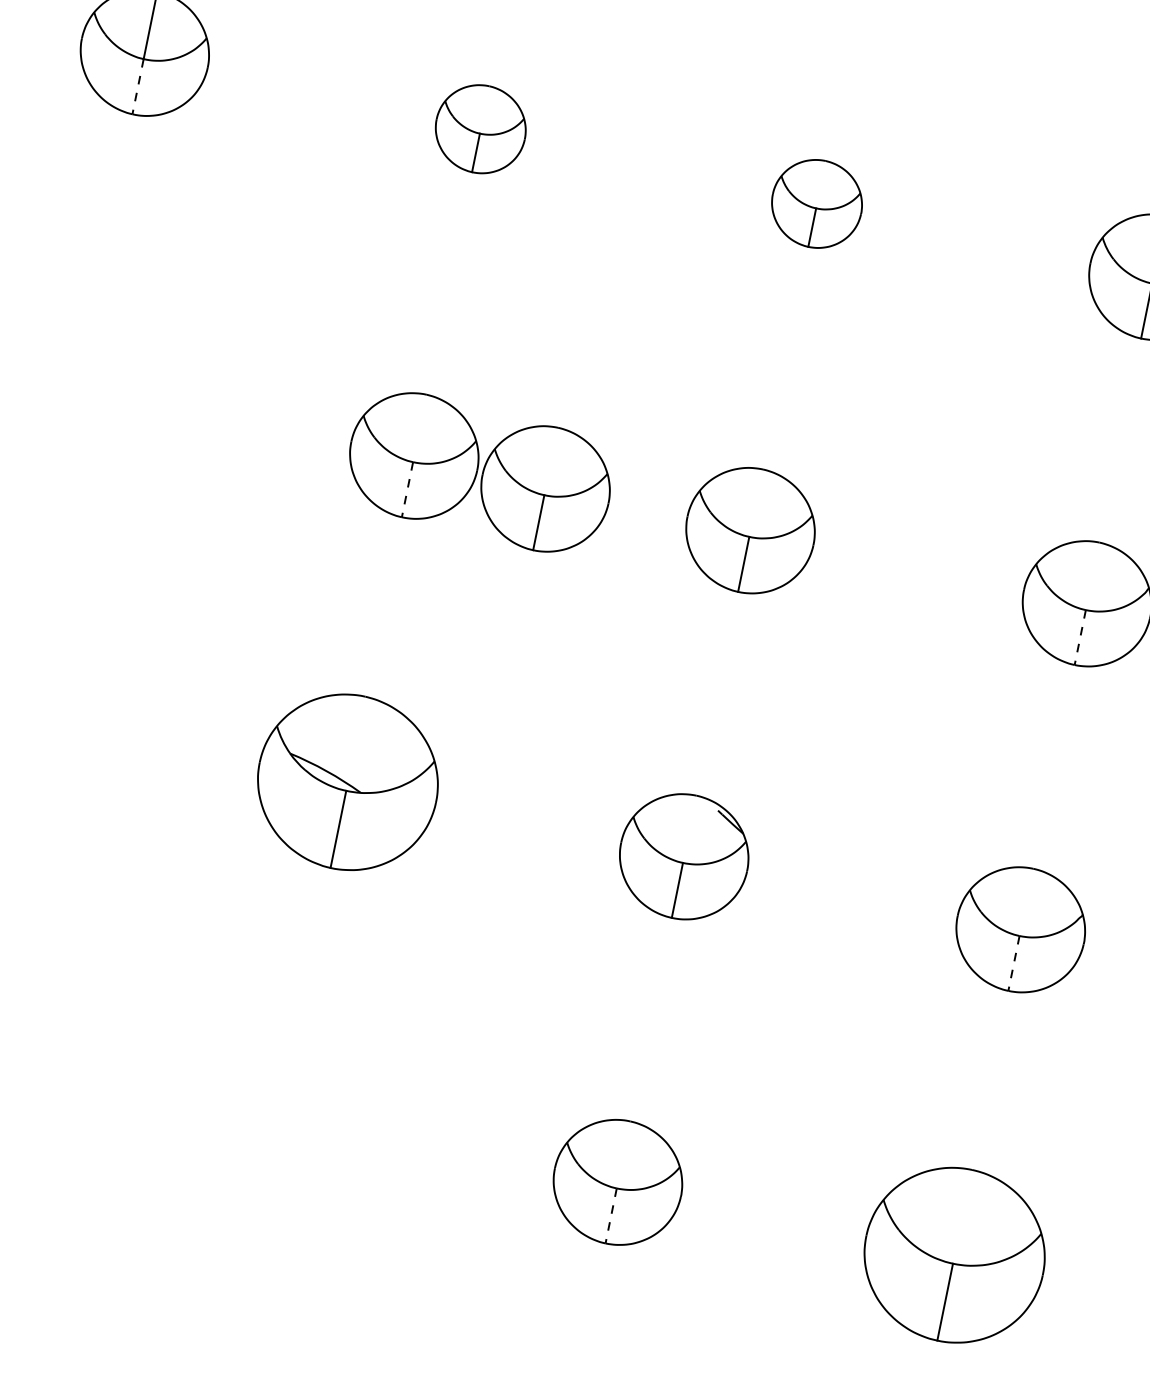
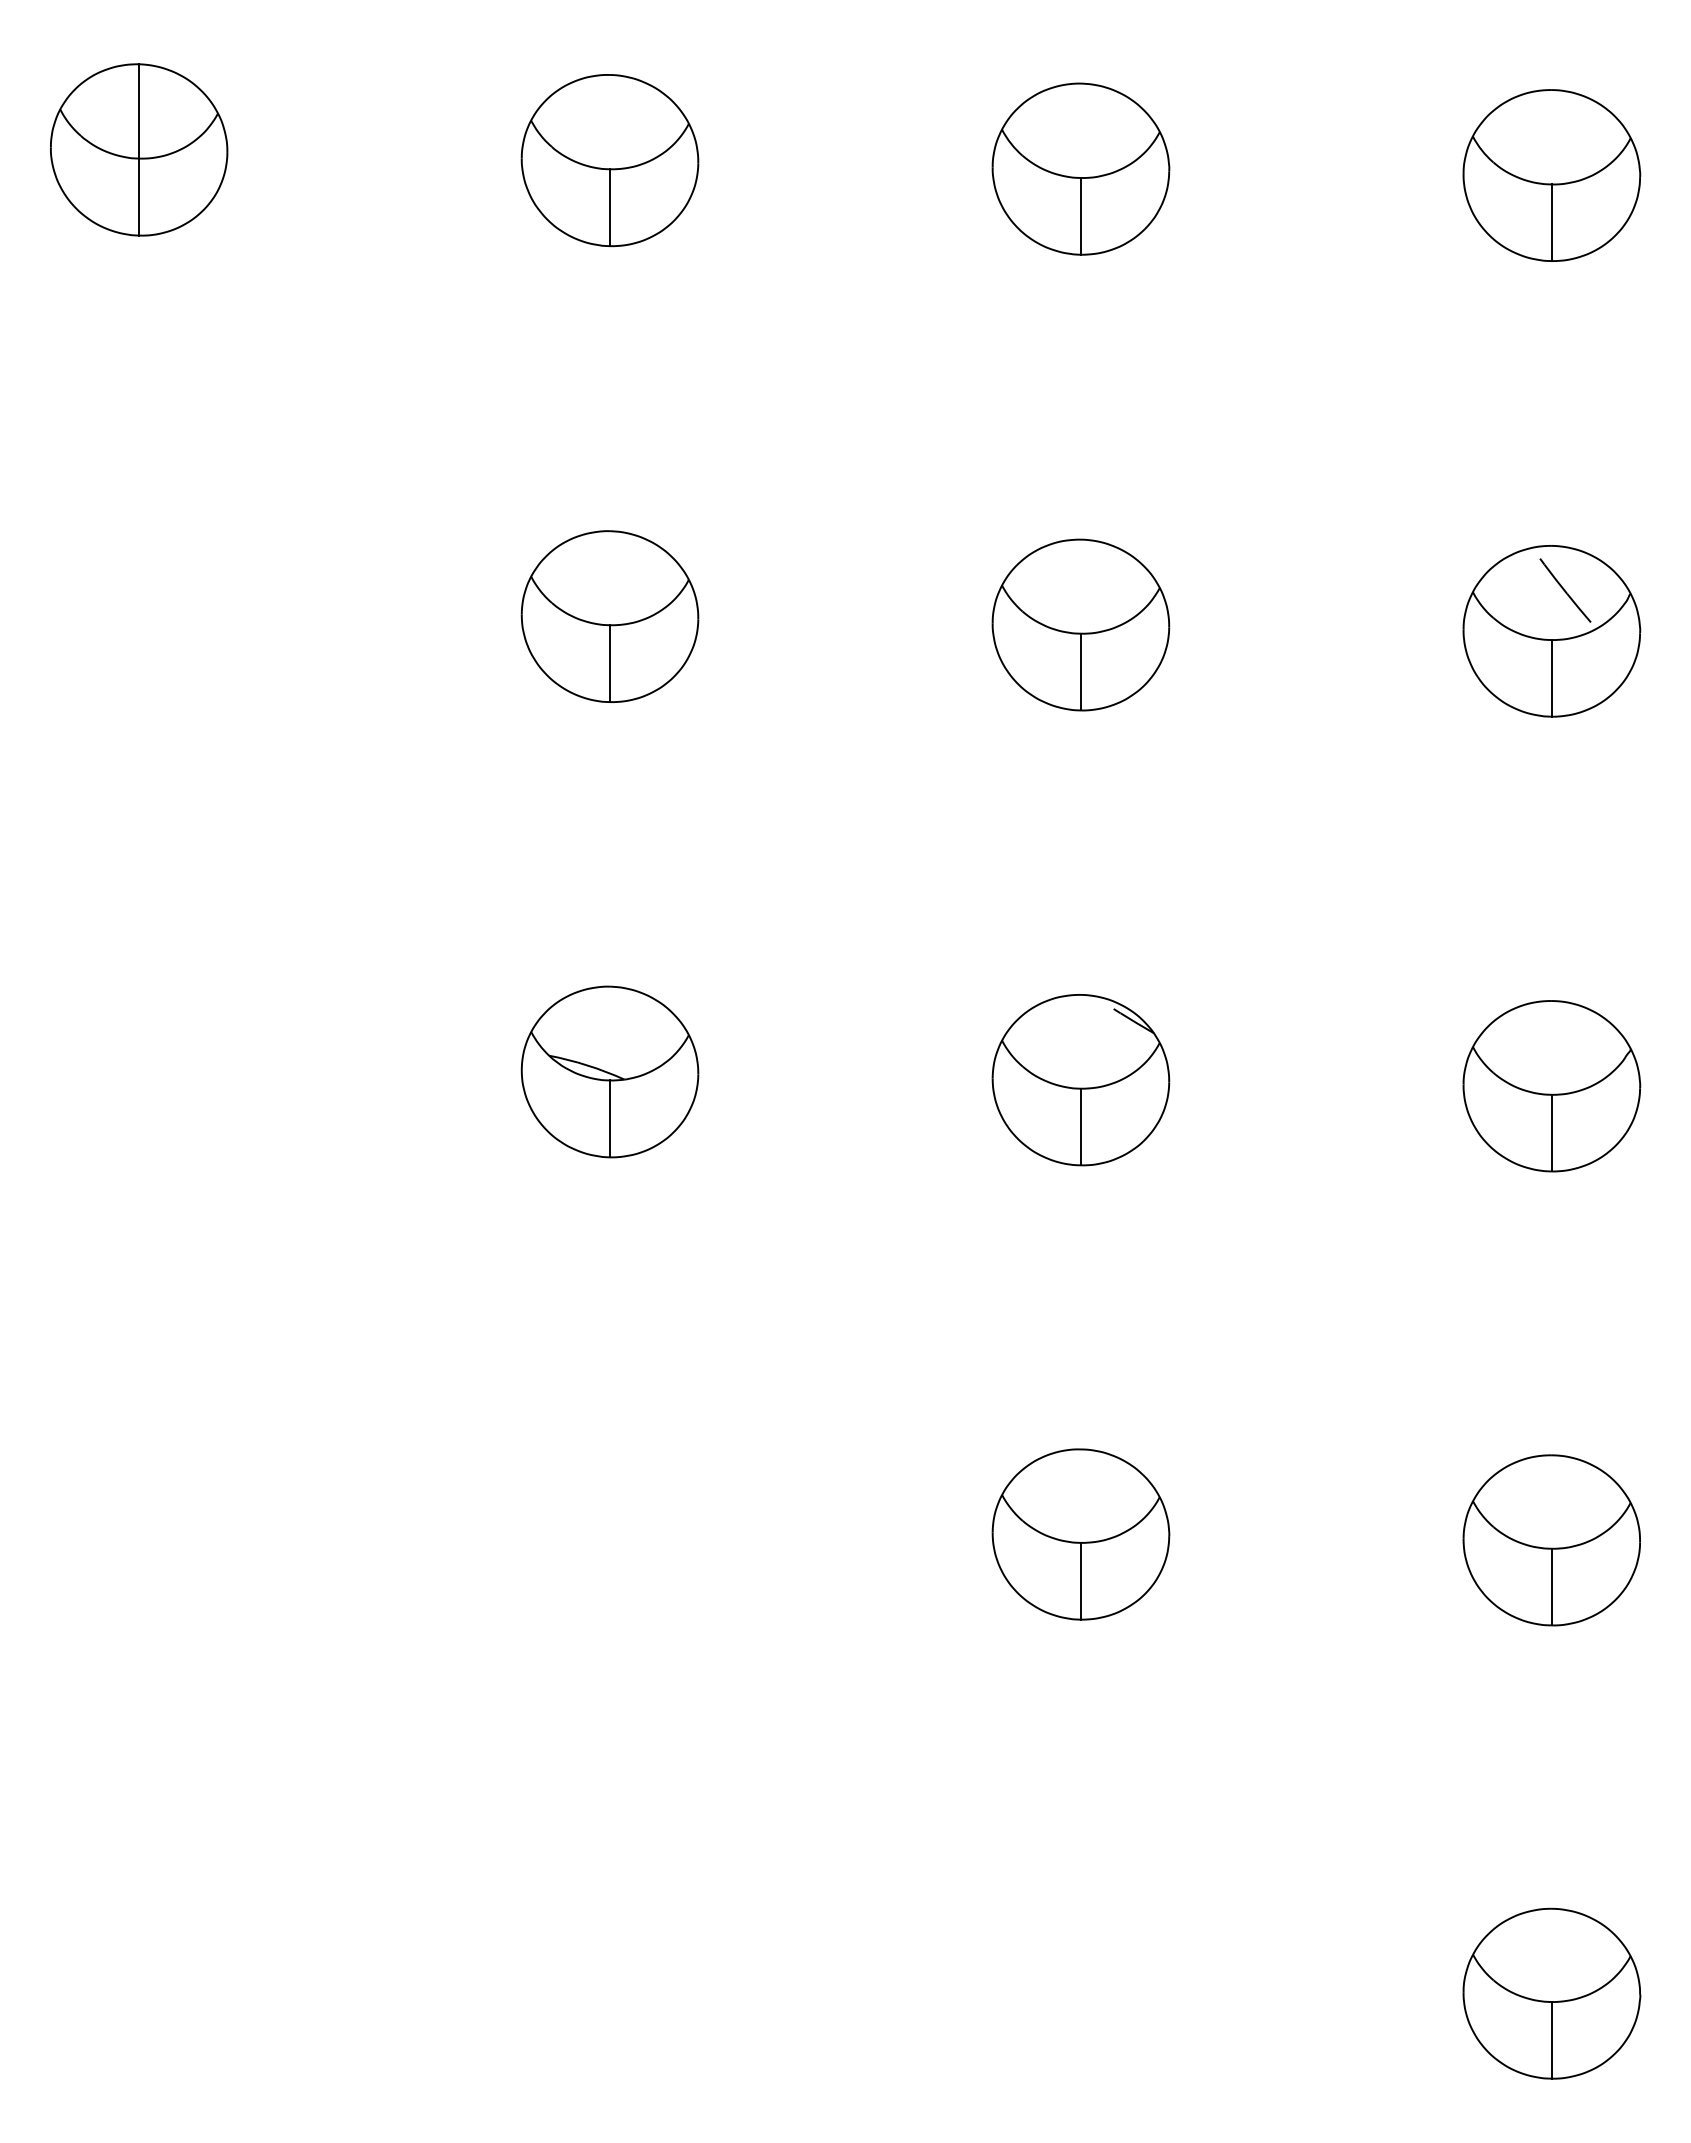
line: (138, 87) -> (139, 197), dashed -> solid
part: (480, 129) -> (609, 160), size x1.43
part: (816, 203) -> (1080, 168), size x1.43
part: (545, 488) -> (794, 624), removed
line: (407, 490) -> (610, 664), dashed -> solid
line: (1102, 576) -> (1565, 590), added
line: (1079, 637) -> (1551, 678), dashed -> solid
part: (347, 781) -> (609, 1071), size x0.71
line: (1013, 963) -> (1551, 1133), dashed -> solid
line: (610, 1216) -> (1080, 1581), dashed -> solid
part: (954, 1255) -> (1551, 1540), size x0.71

